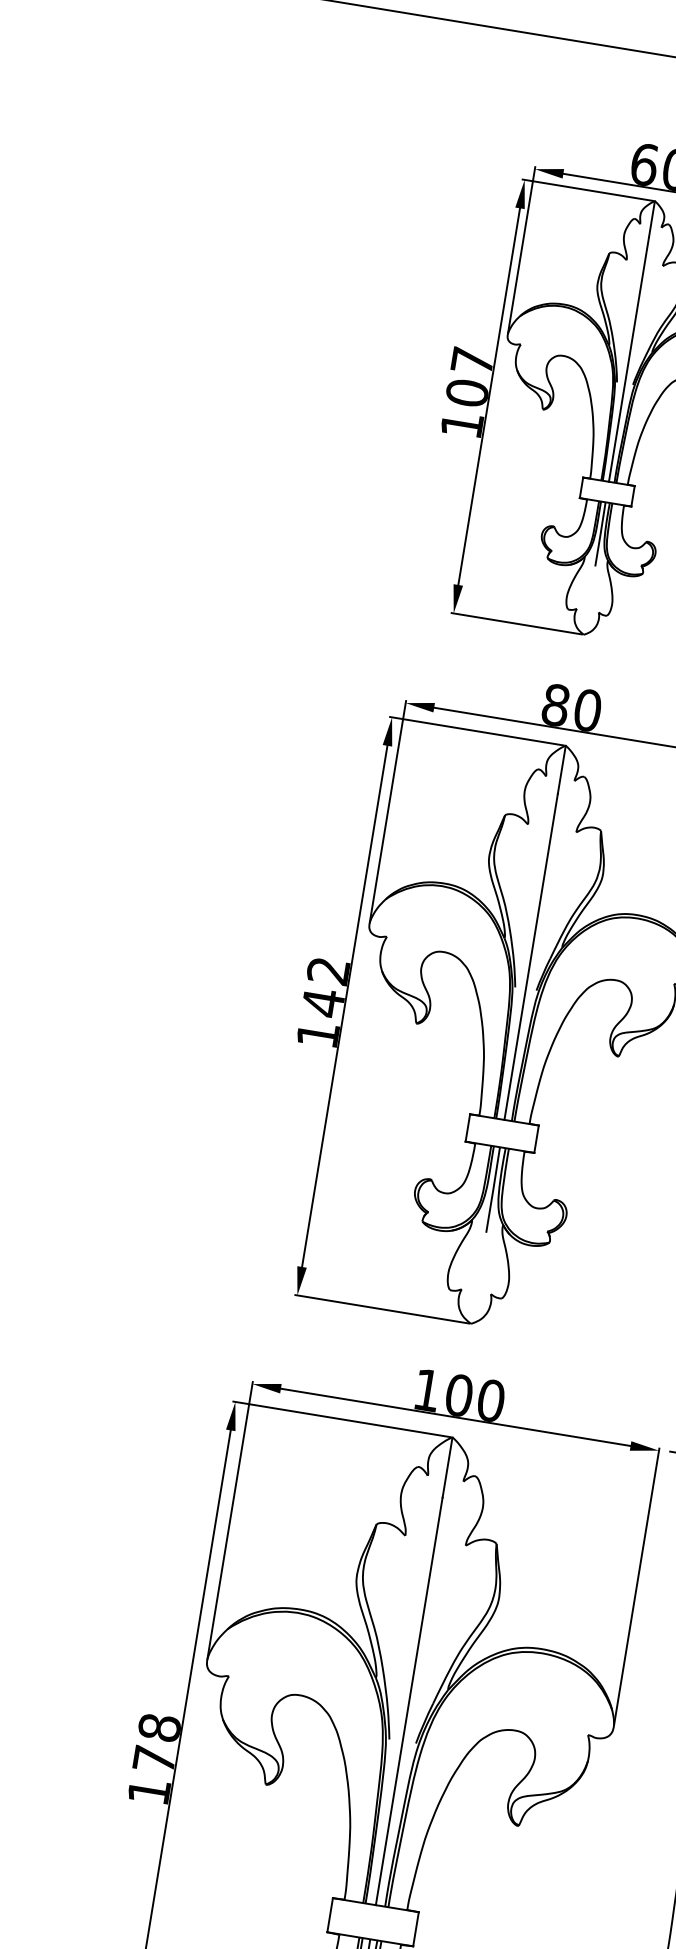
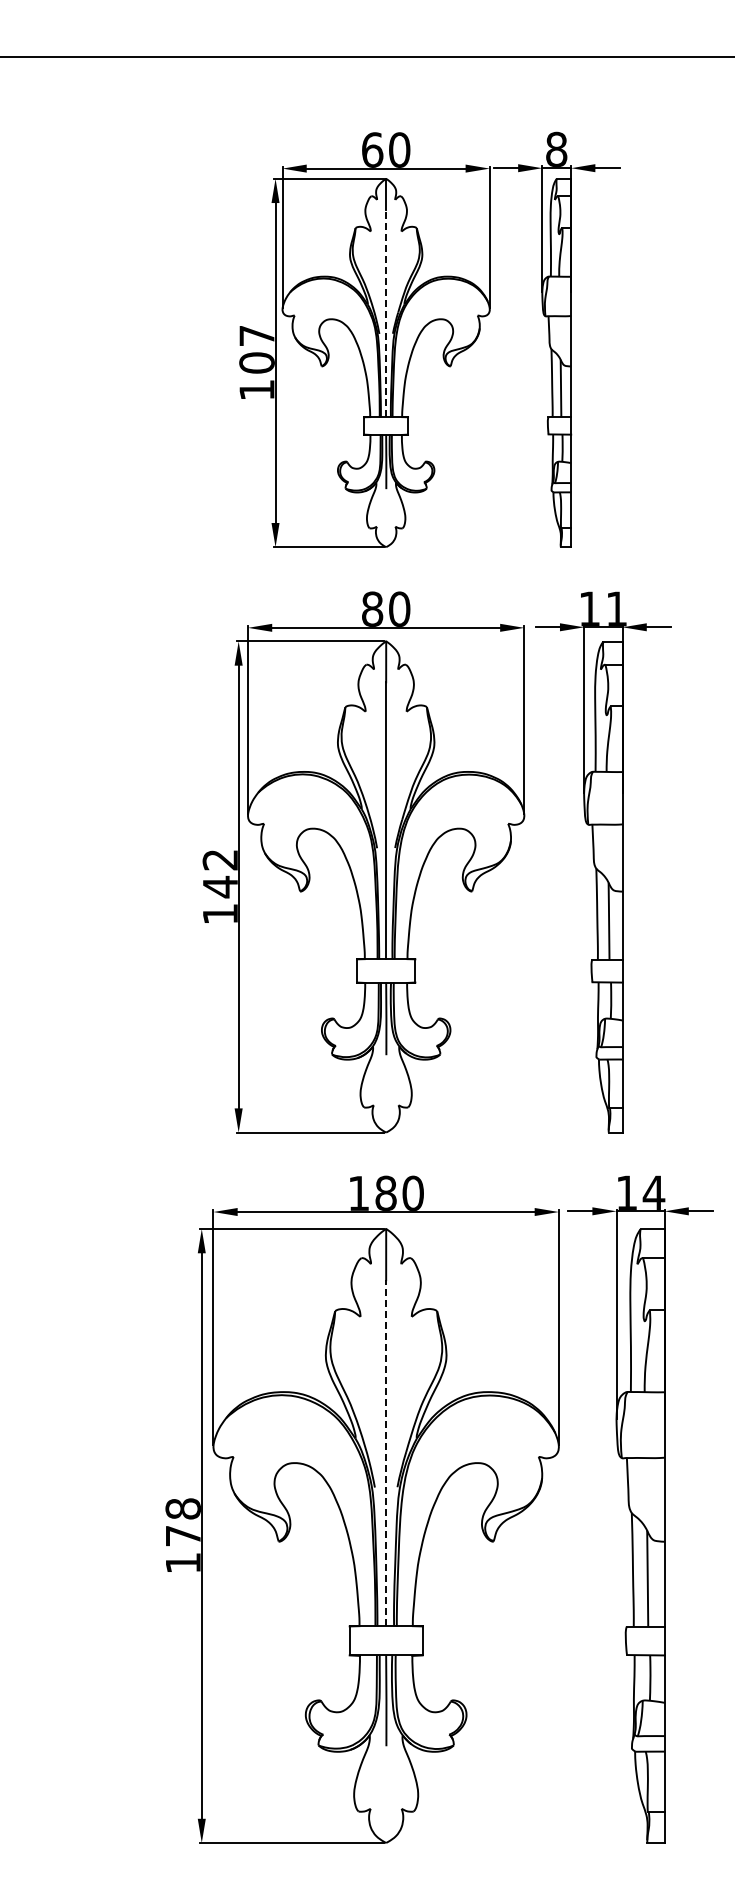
line: (629, 359) -> (386, 313), solid -> dashed
text: (458, 1394) -> (385, 1192), 100 -> 180
line: (409, 1700) -> (386, 1452), solid -> dashed

